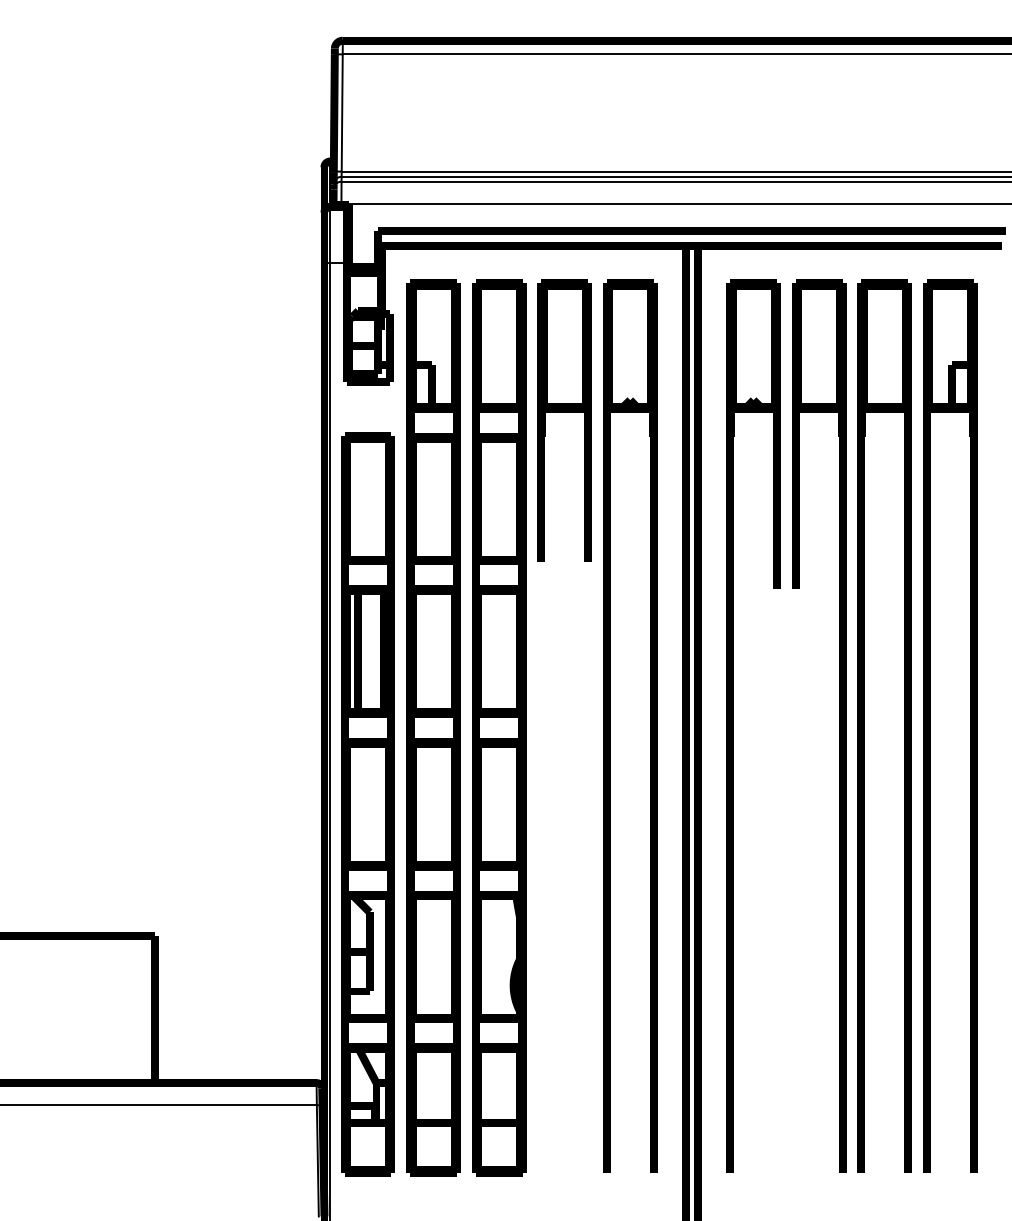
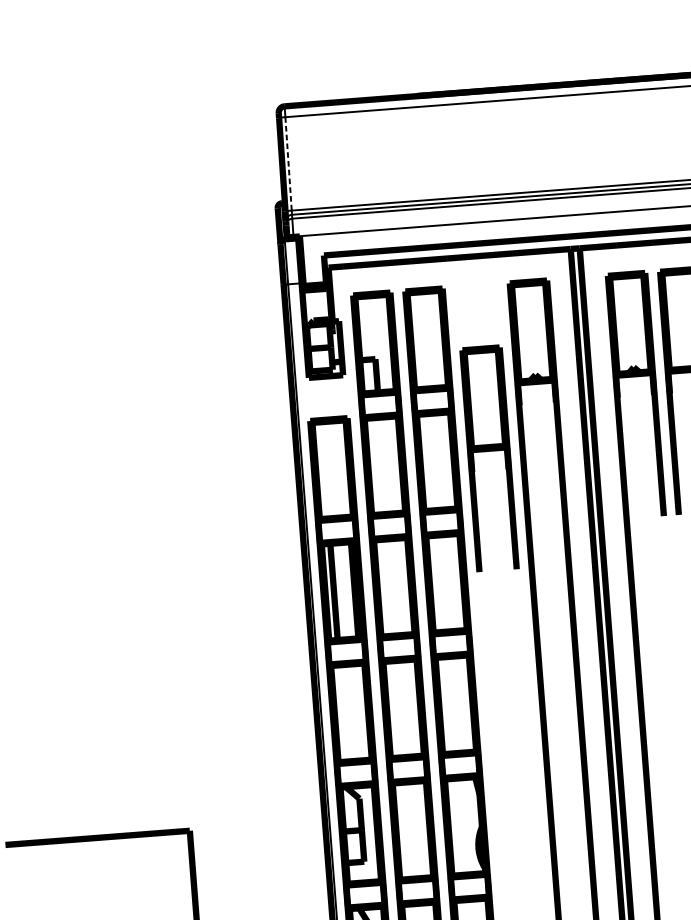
line: (342, 112) -> (288, 163), solid -> dashed
part: (564, 412) -> (488, 451), moved

